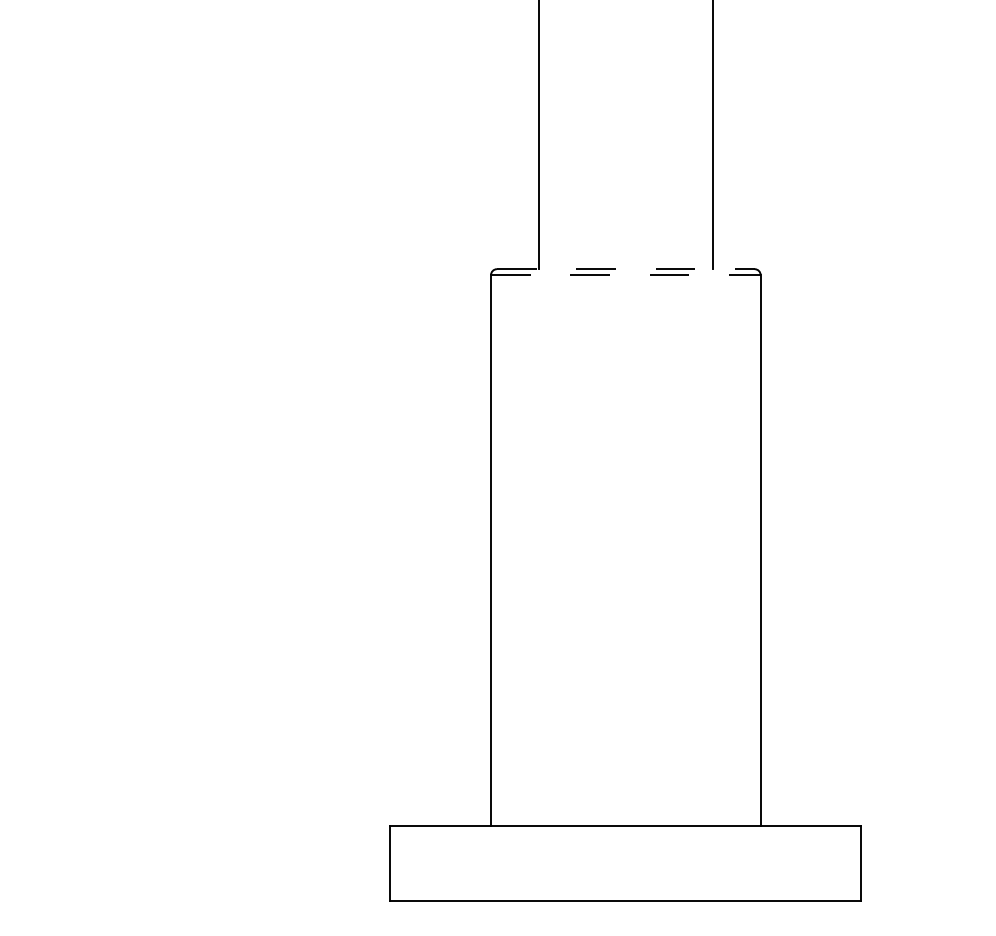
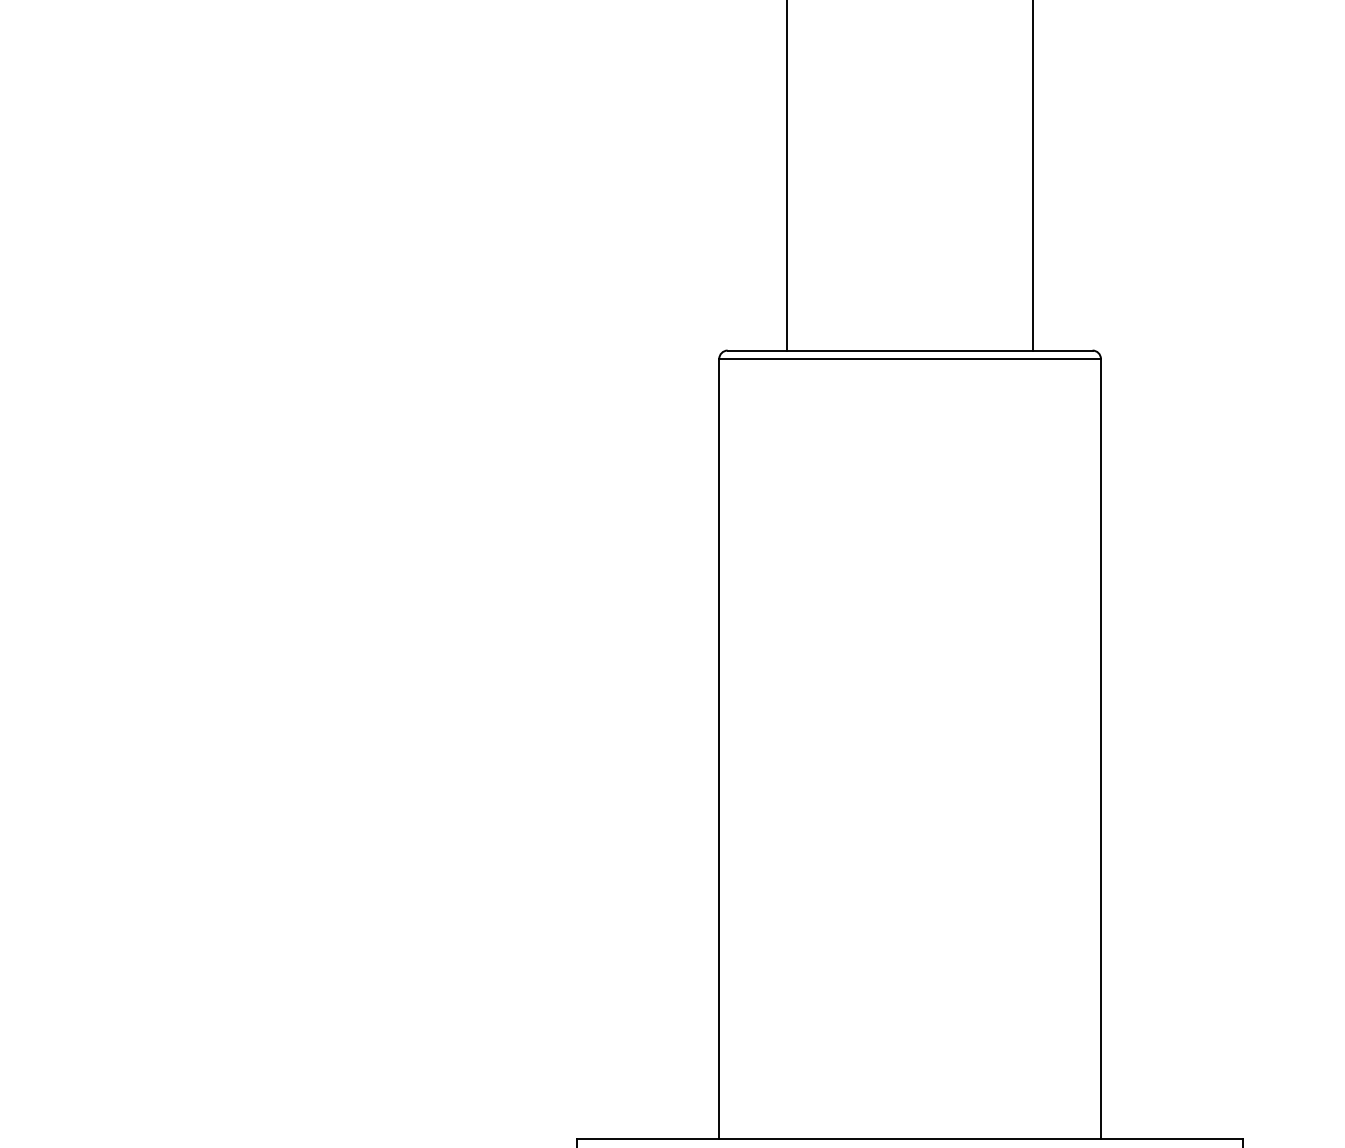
line: (625, 269) -> (909, 351), dashed -> solid
line: (625, 275) -> (909, 359), dashed -> solid

